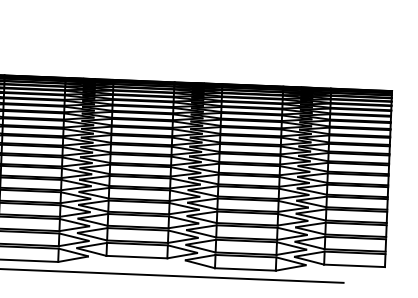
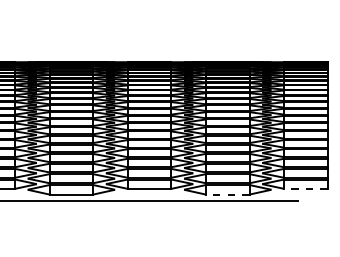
line: (354, 265) -> (305, 188), solid -> dashed
line: (245, 269) -> (227, 194), solid -> dashed

